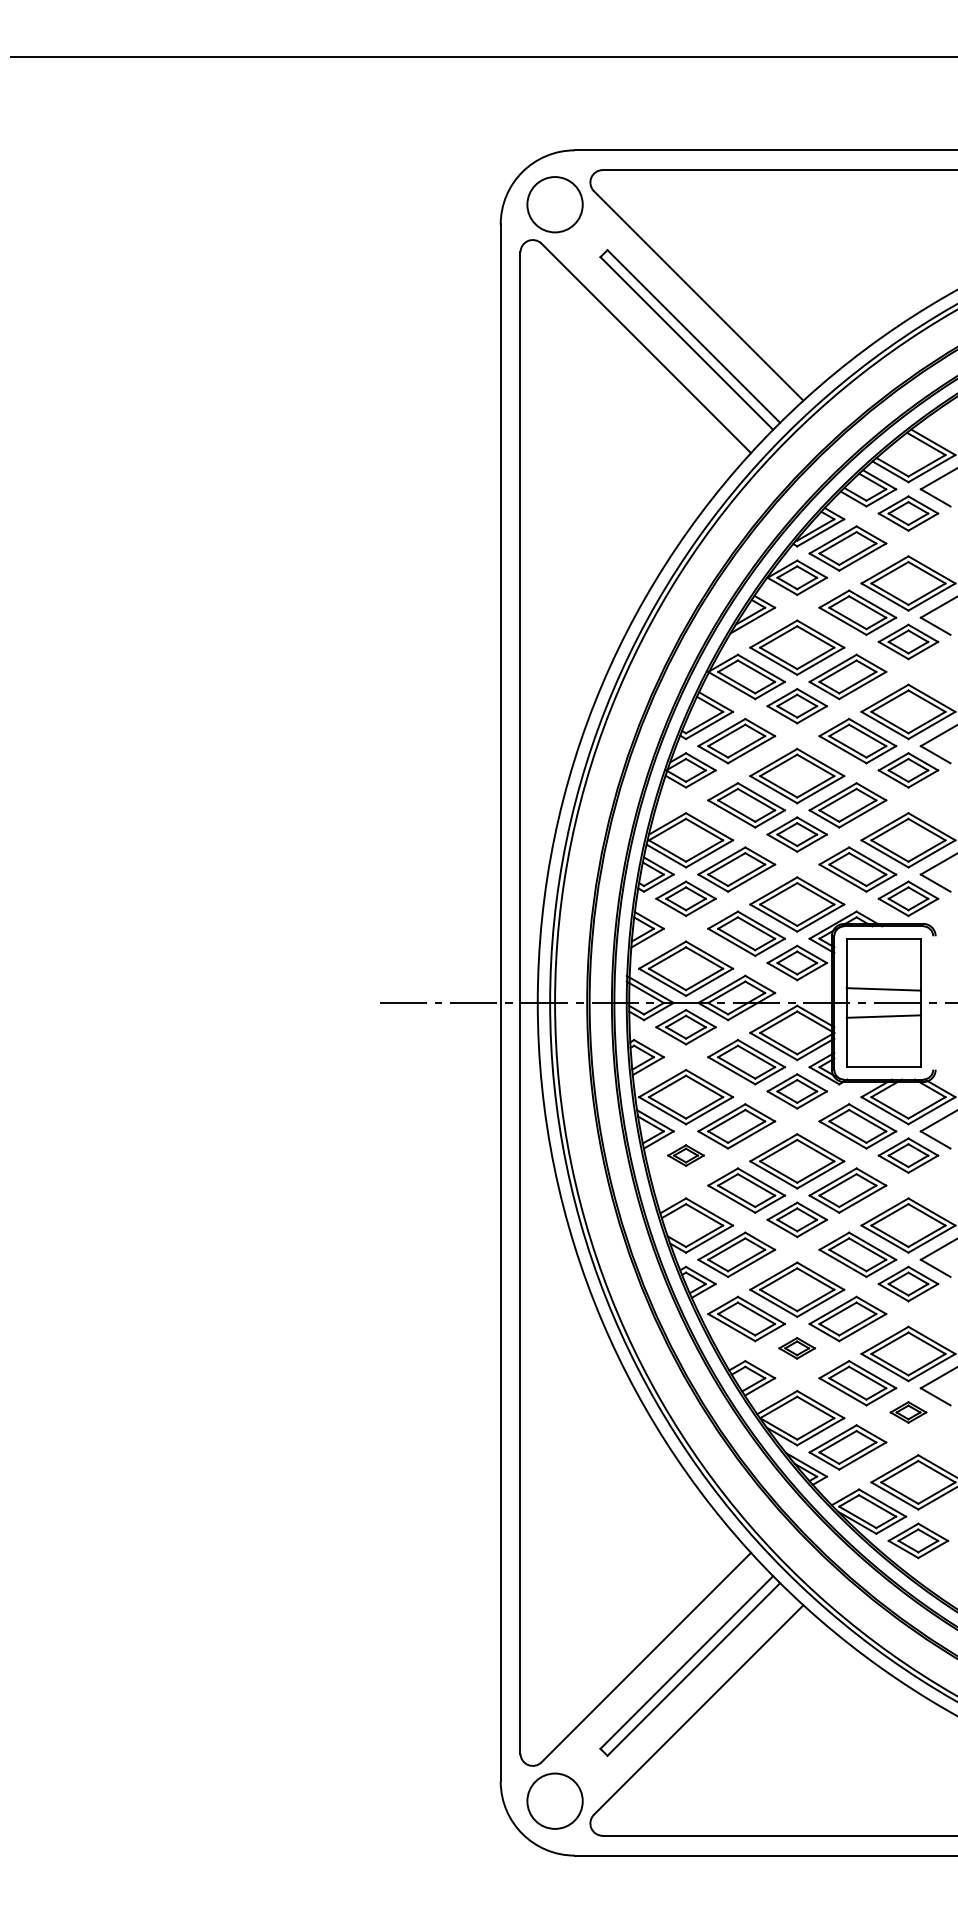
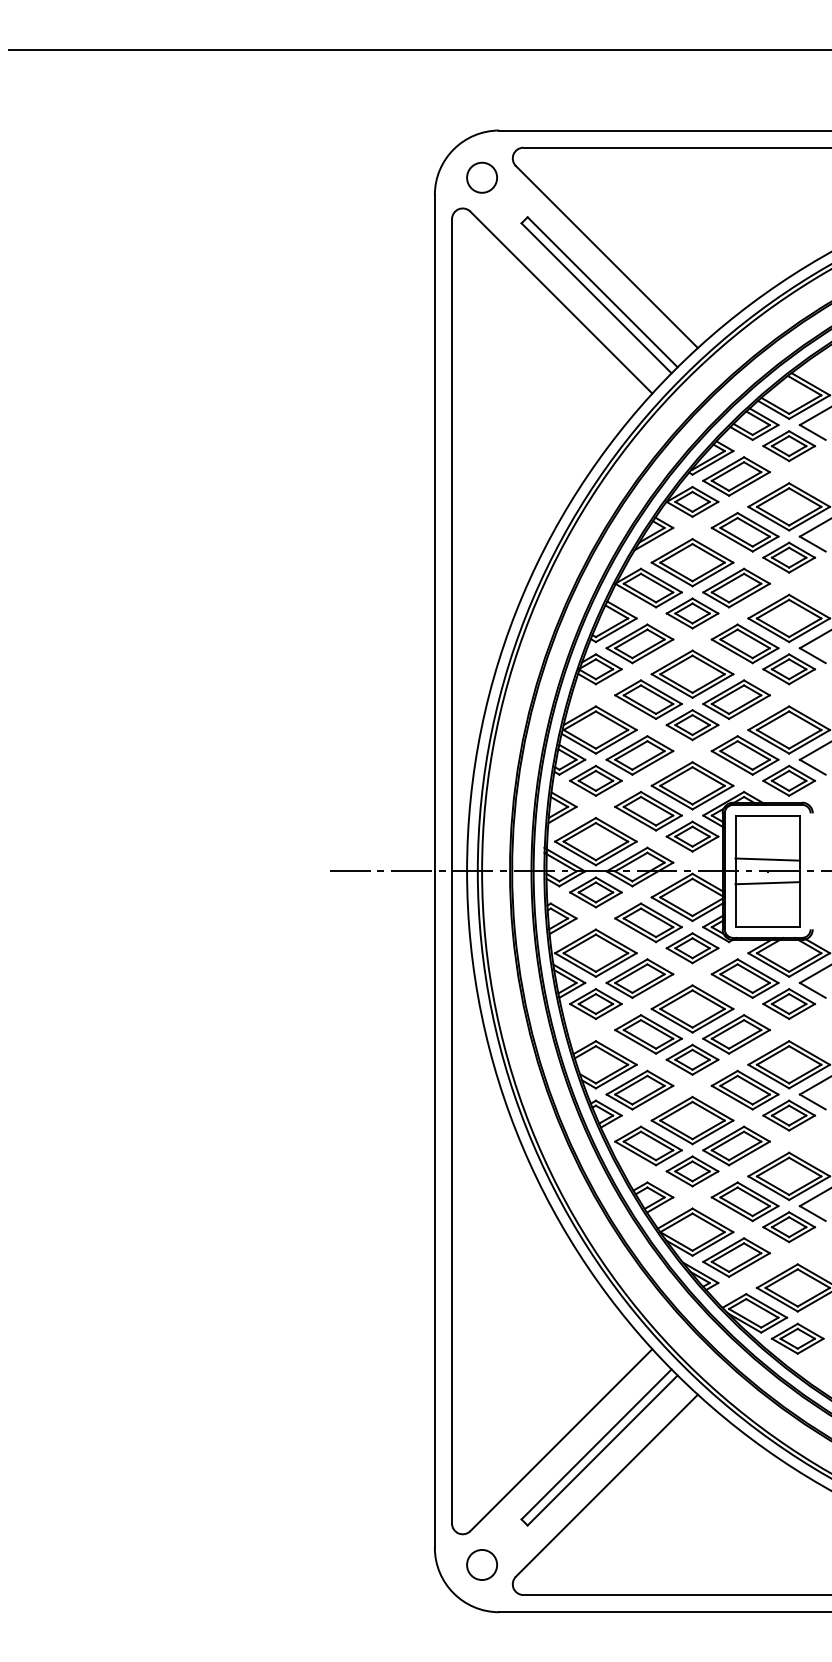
circle: (554, 204) -> (481, 177), size x0.62
part: (685, 1155) -> (595, 1003), size x1.67
part: (796, 1348) -> (691, 1171), size x1.67
part: (908, 1412) -> (789, 1227), size x1.67
circle: (554, 1800) -> (481, 1564), size x0.62

